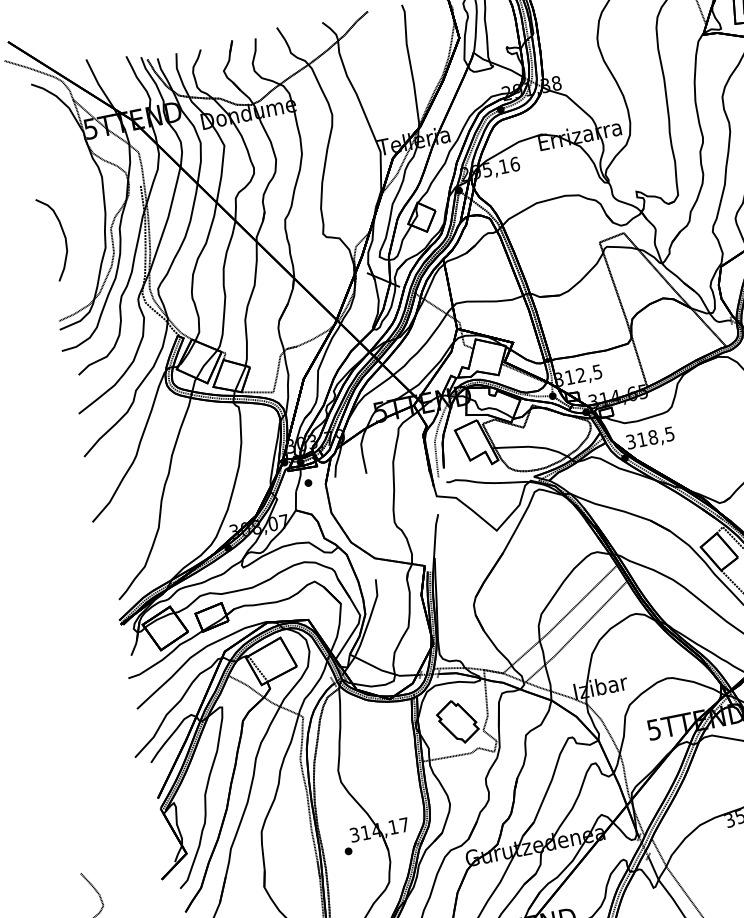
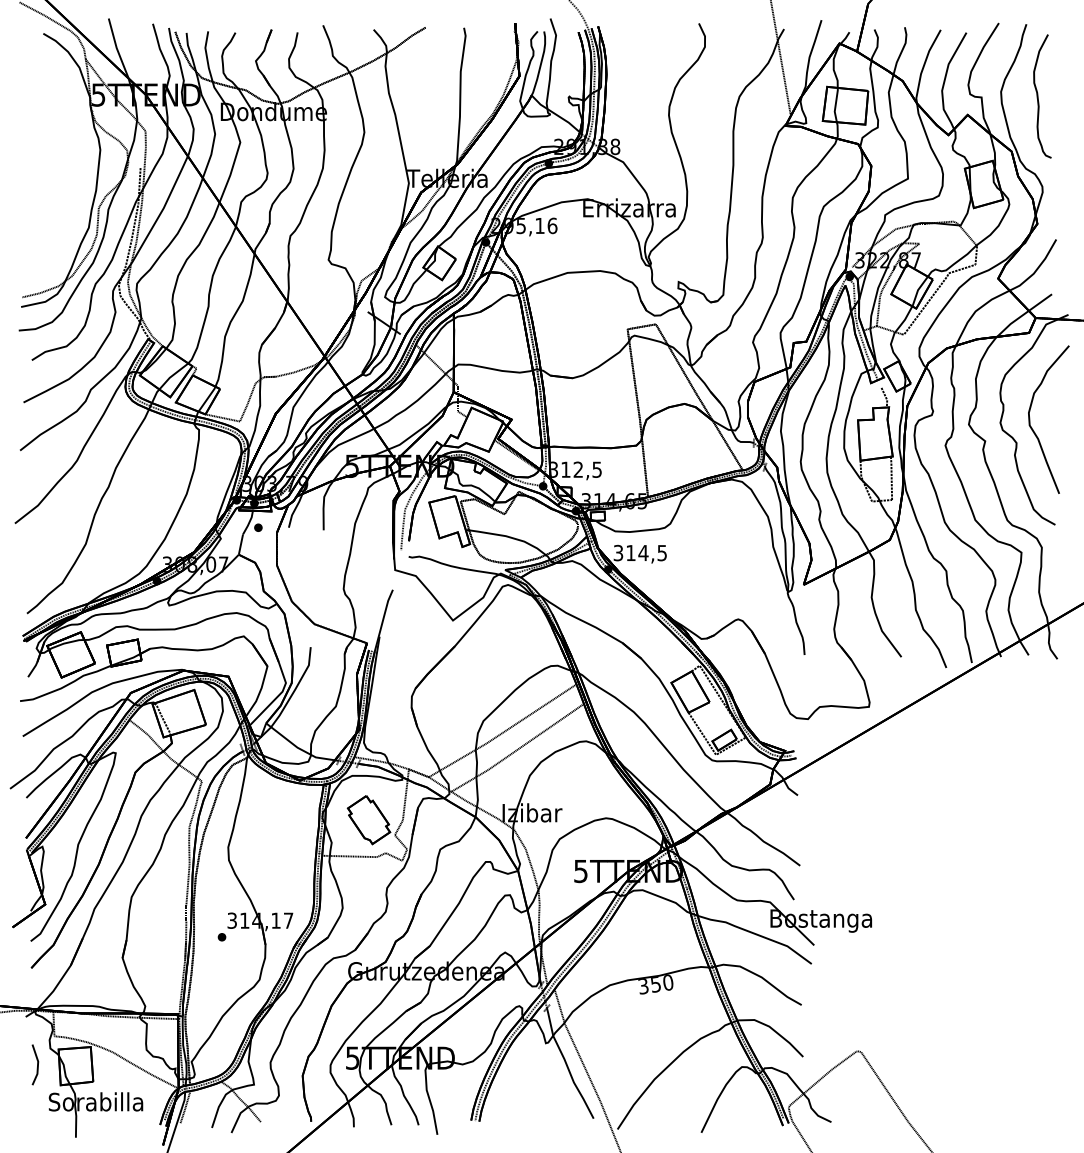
curve: (63, 234) -> (45, 203), removed
text: (653, 436) -> (643, 552), 318,5 -> 314,5

